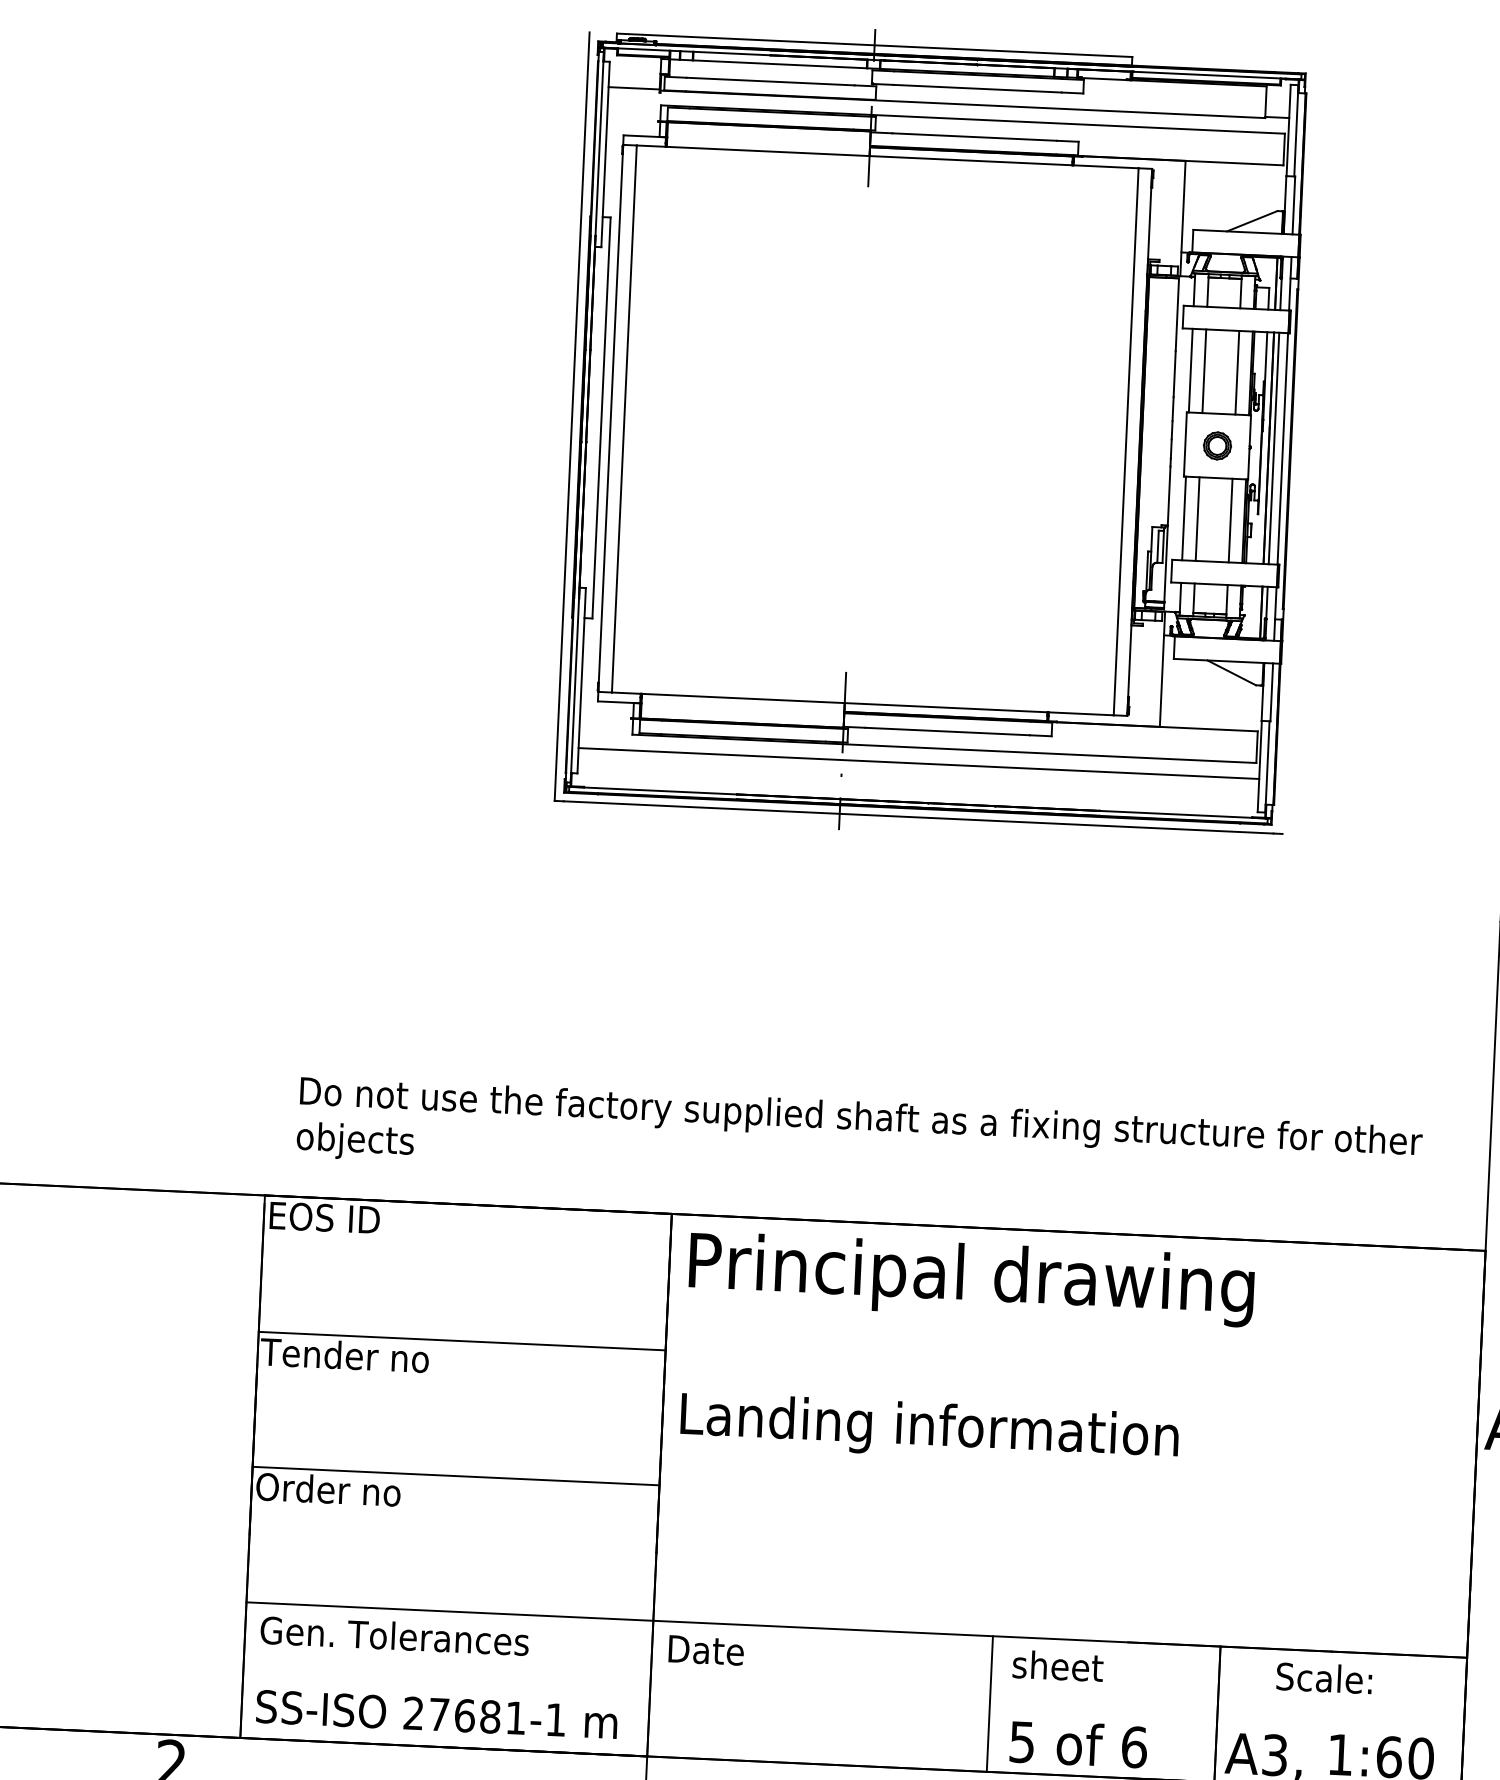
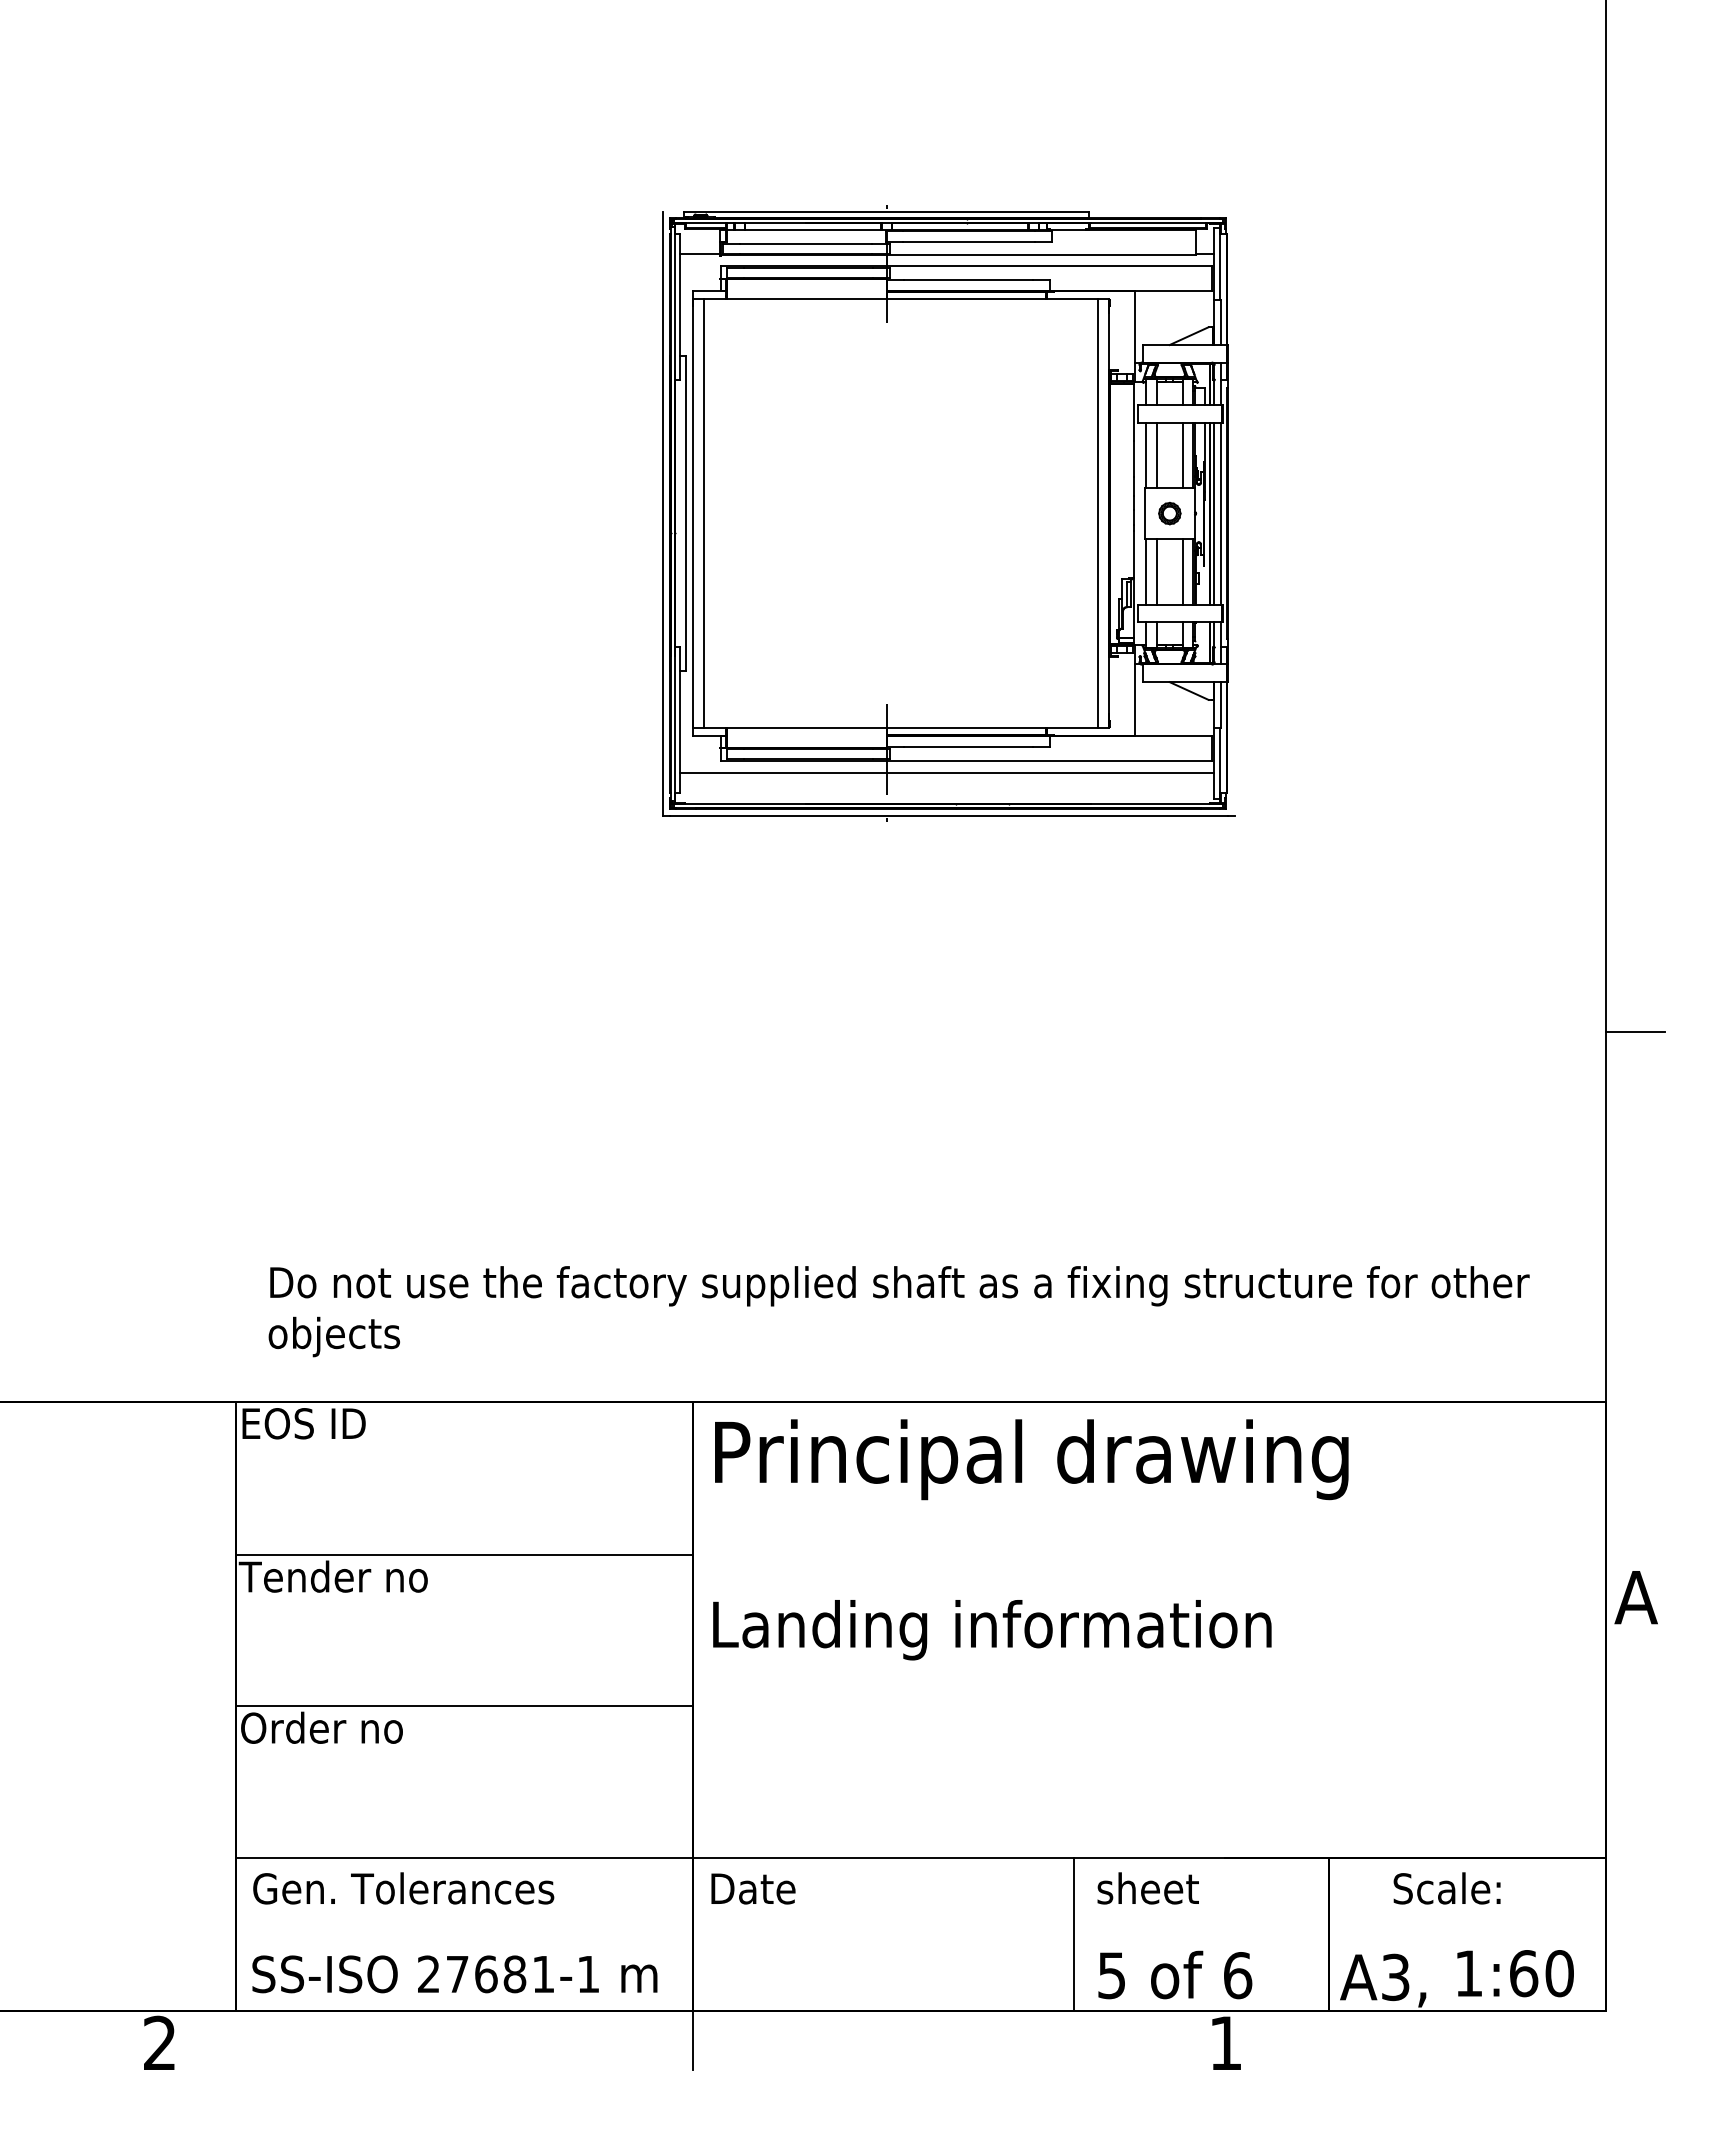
part: (935, 433) -> (948, 513), size x0.7

